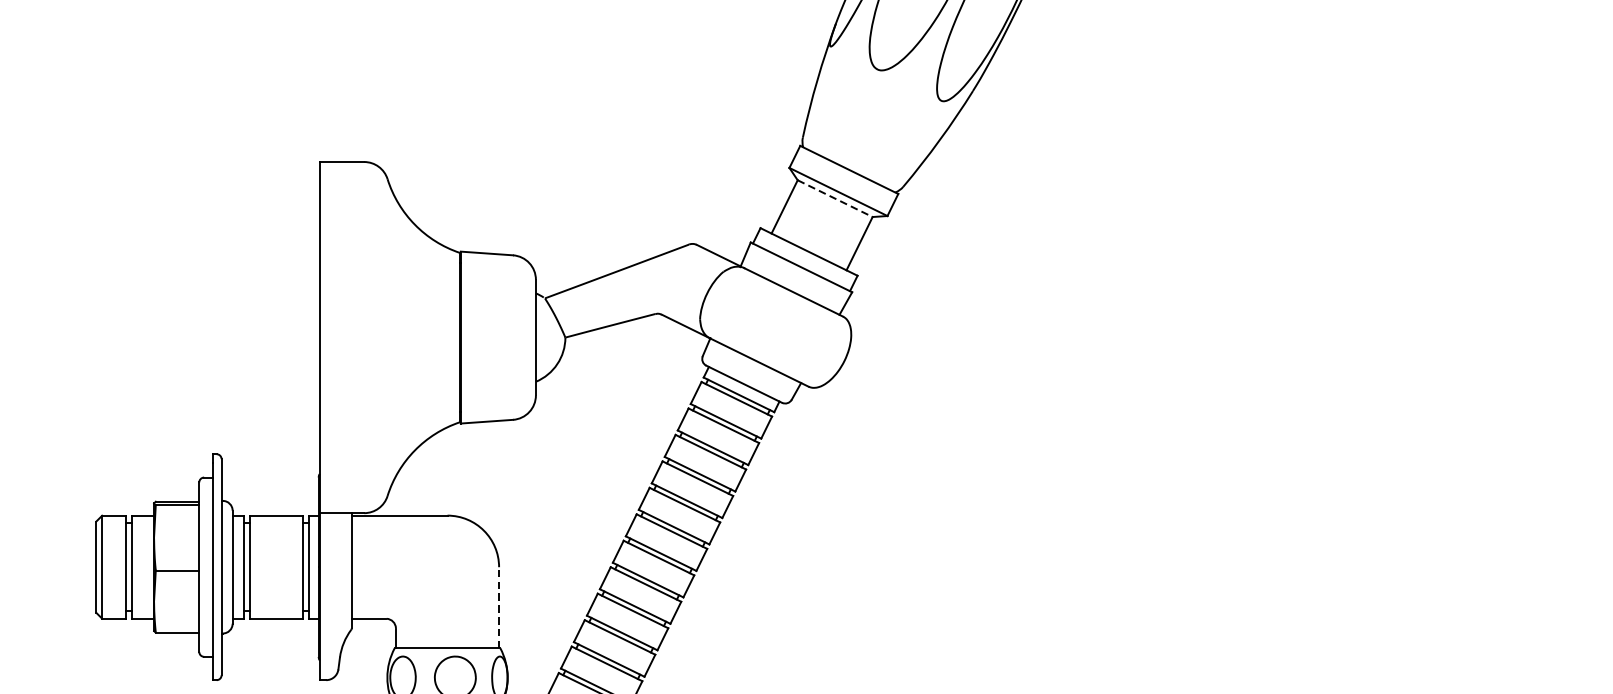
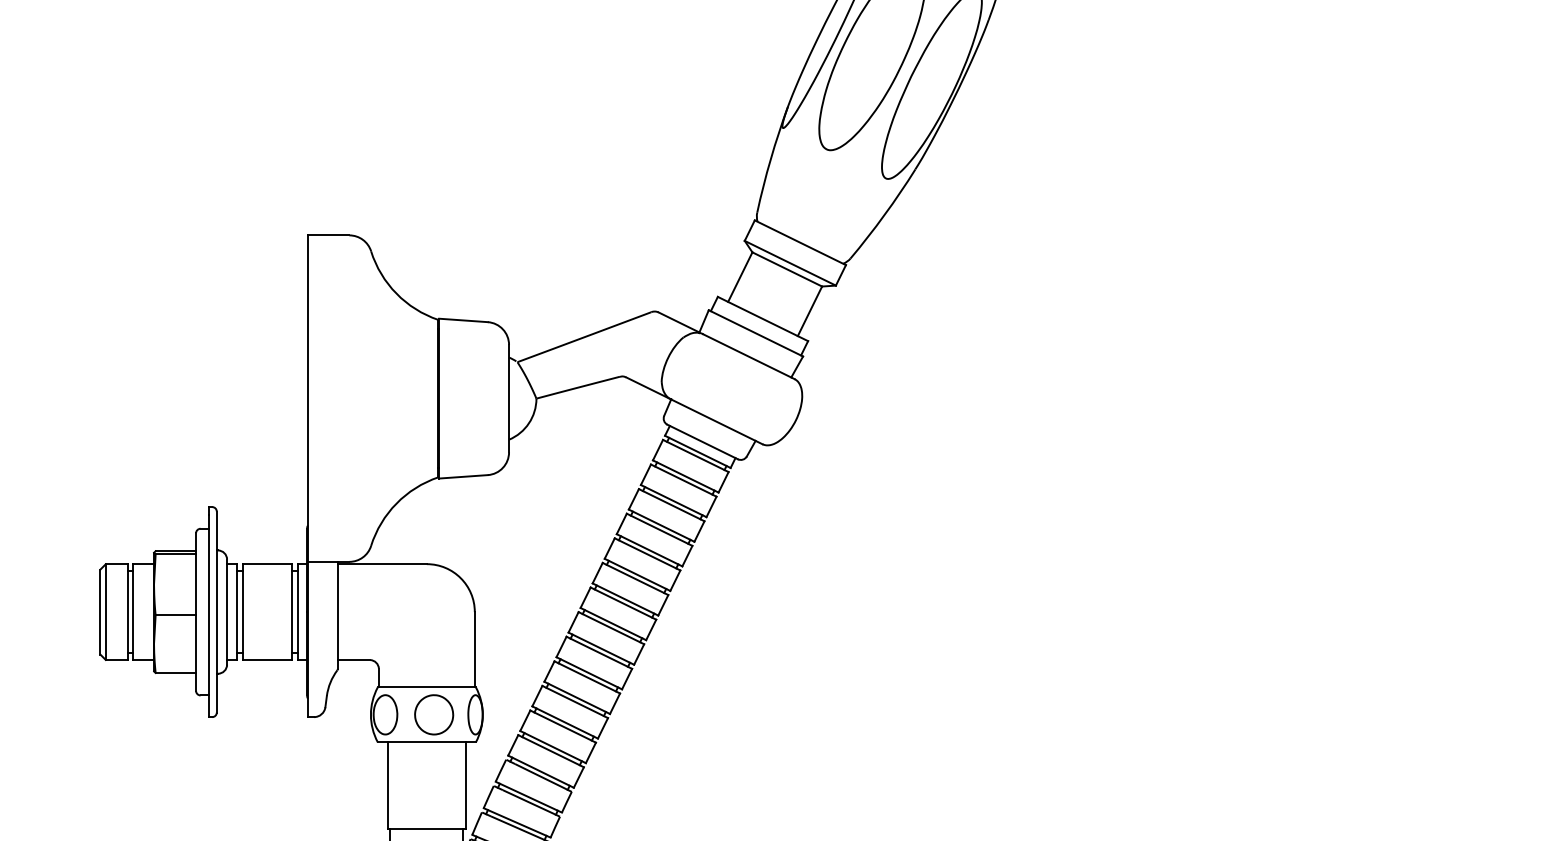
line: (835, 198) -> (787, 269), dashed -> solid
line: (498, 607) -> (474, 649), dashed -> solid

